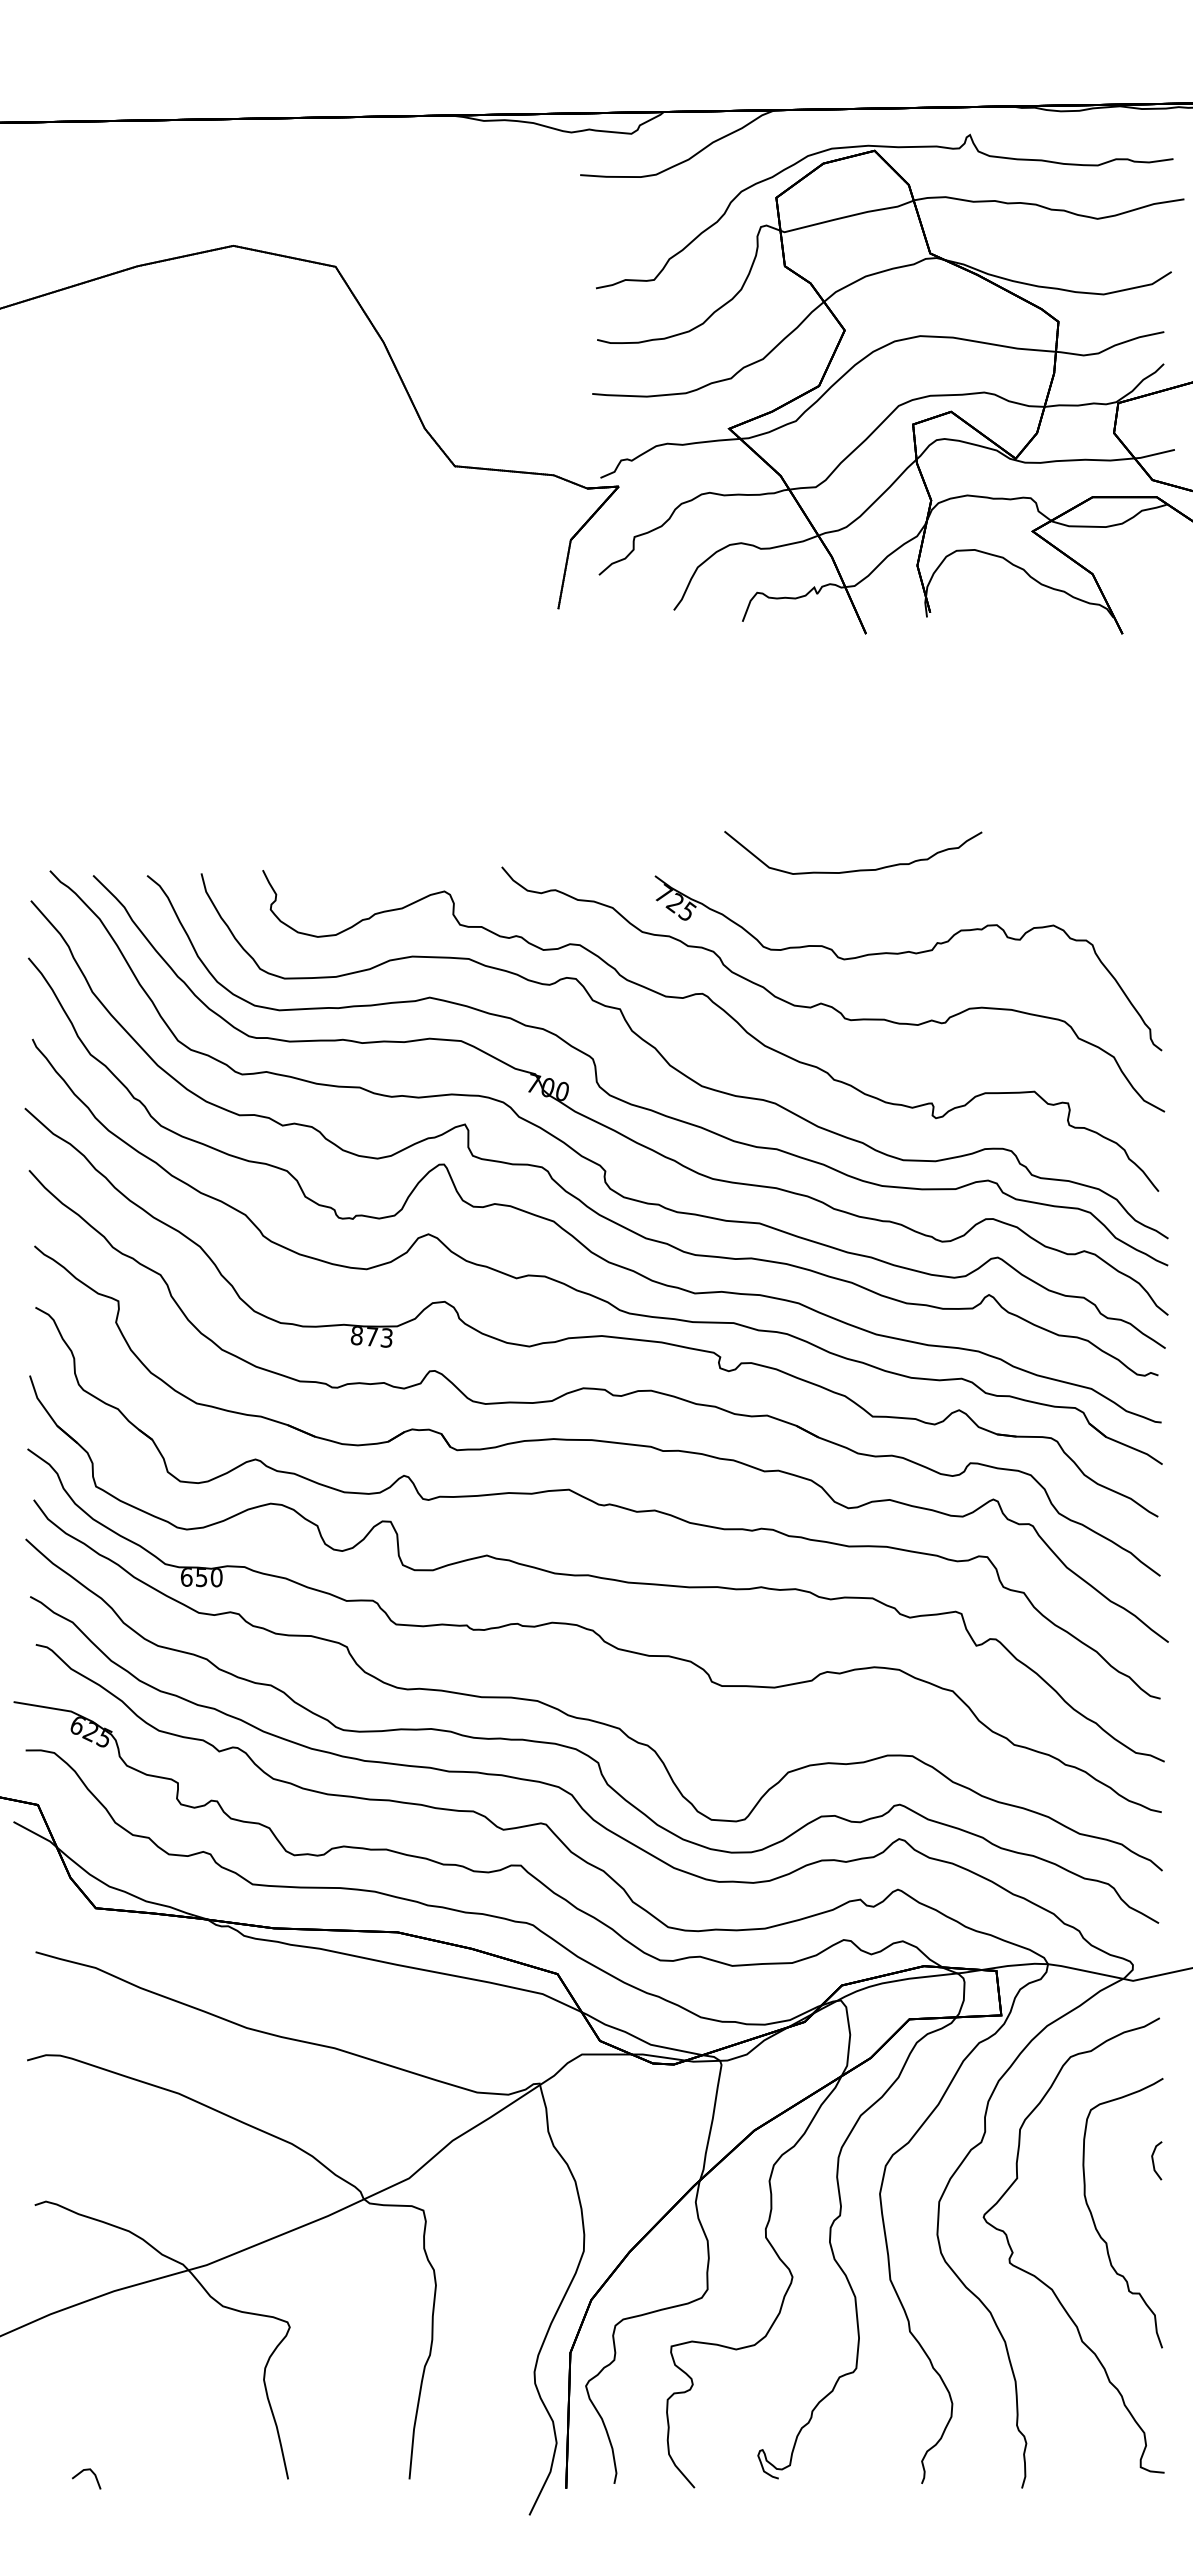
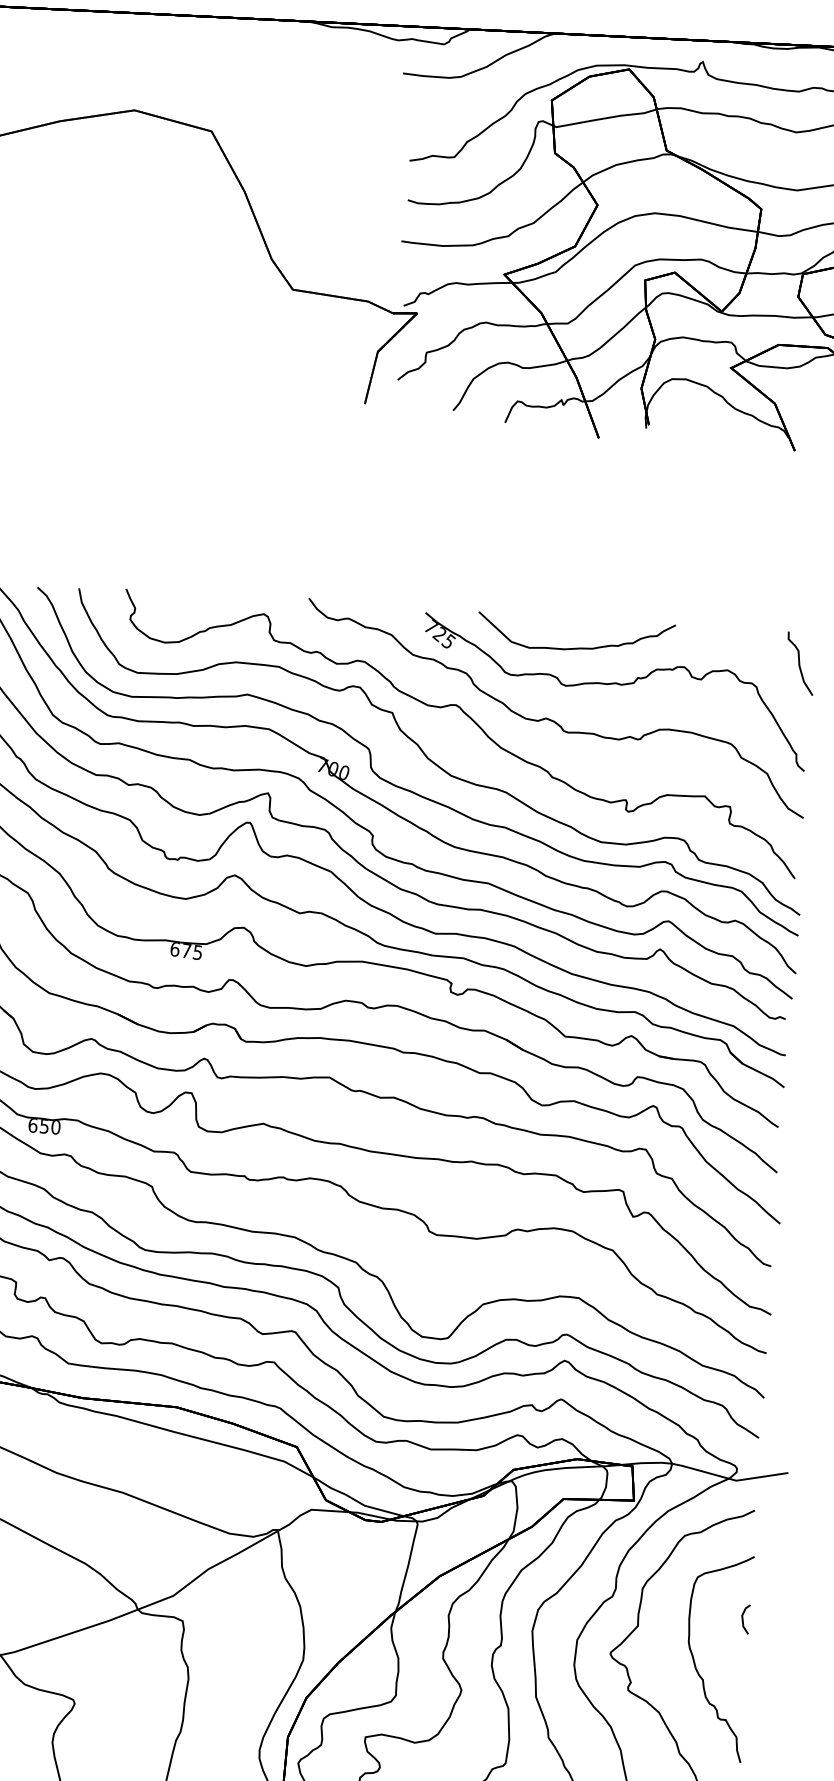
curve: (857, 869) -> (578, 647), moved
curve: (1147, 910) -> (800, 663), added
text: (371, 1336) -> (186, 950), 873 -> 675

